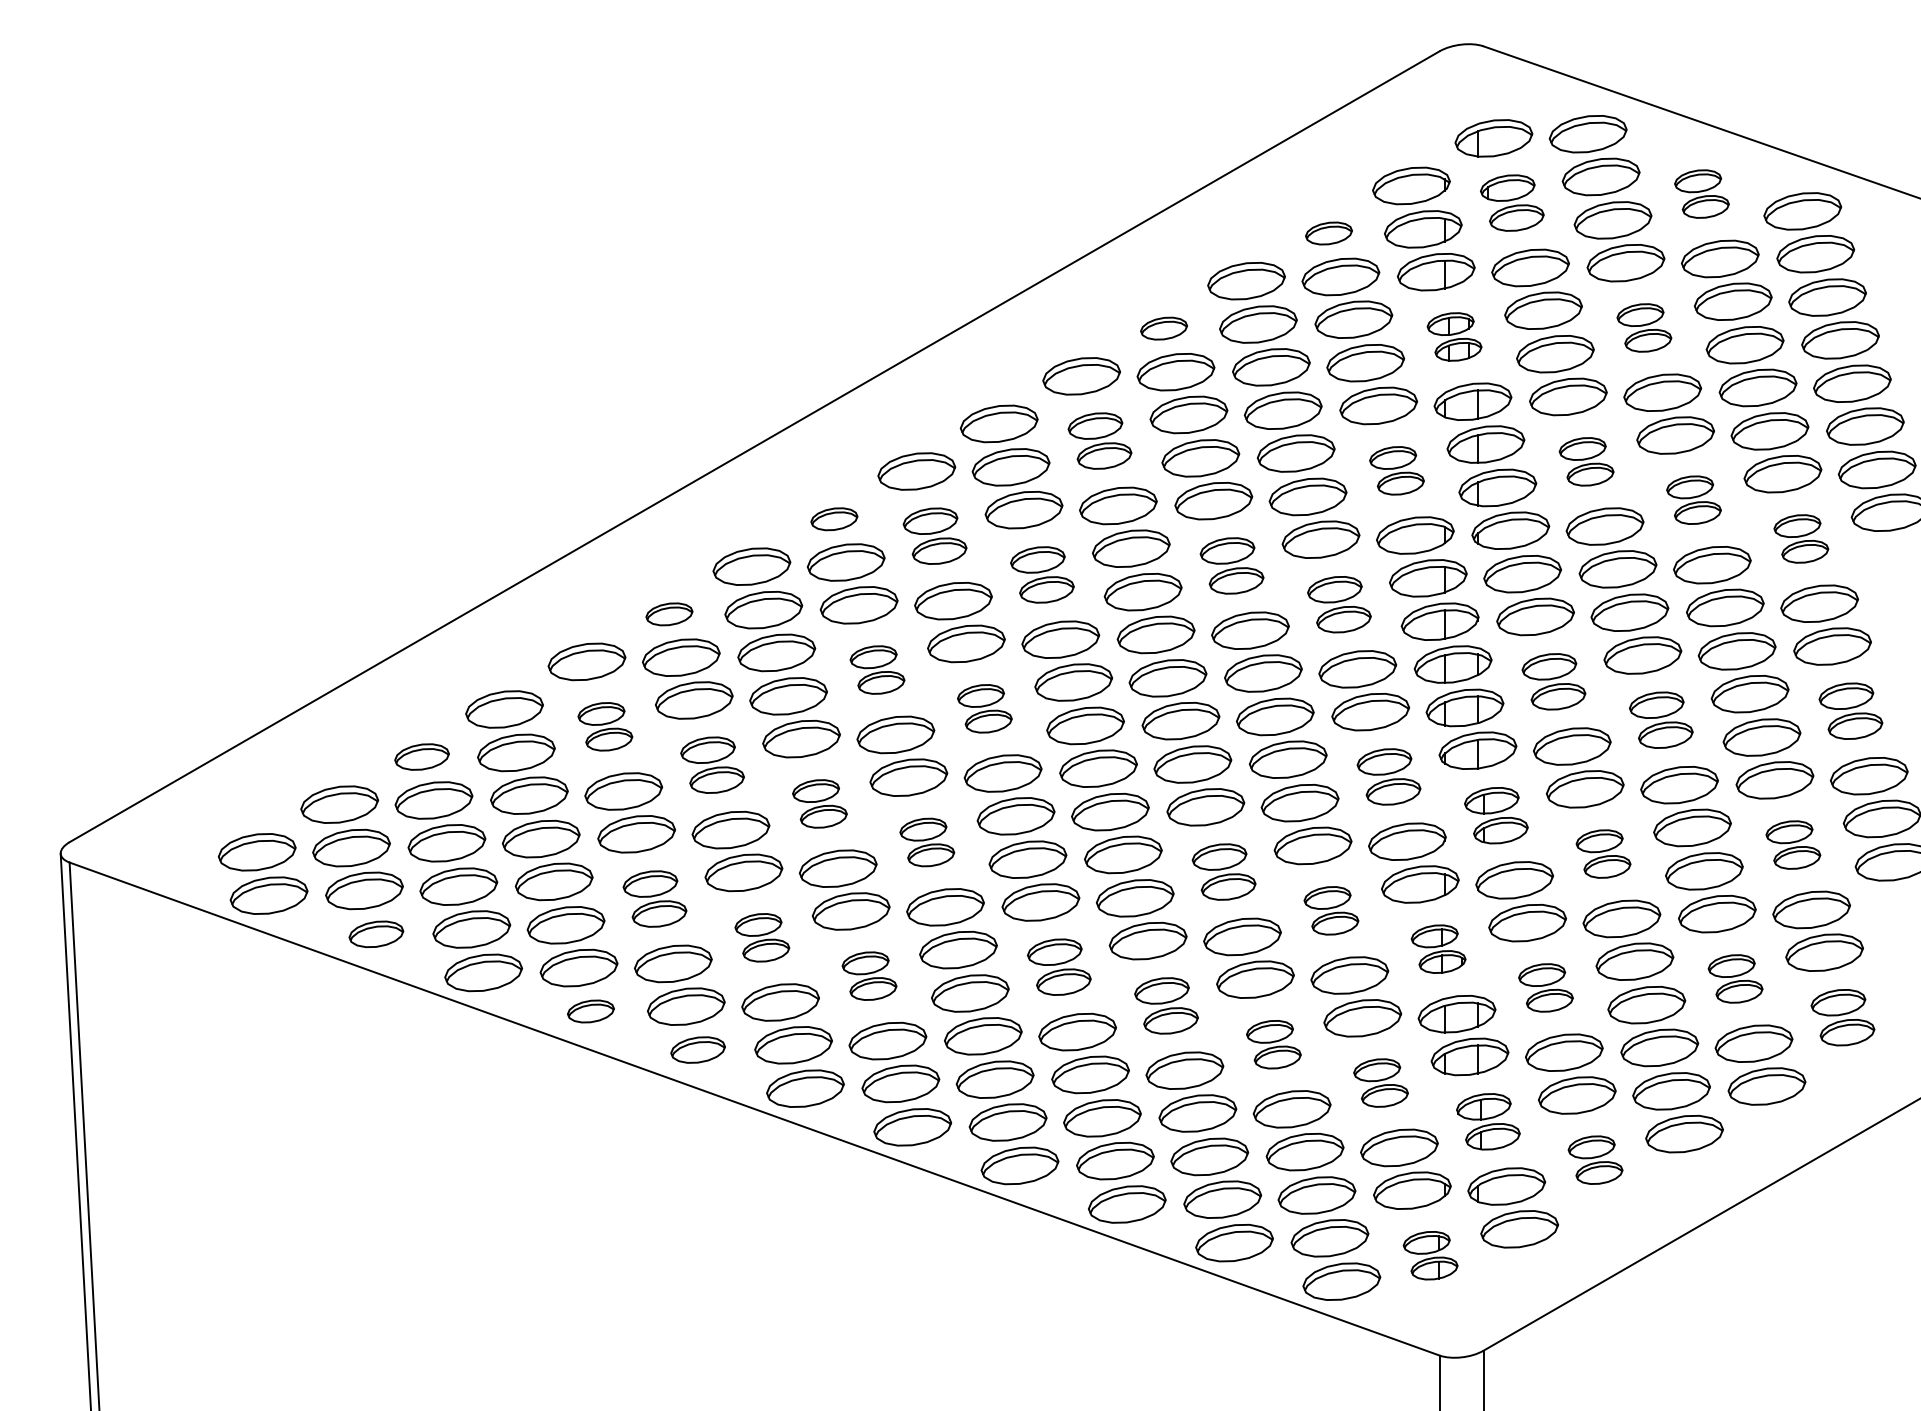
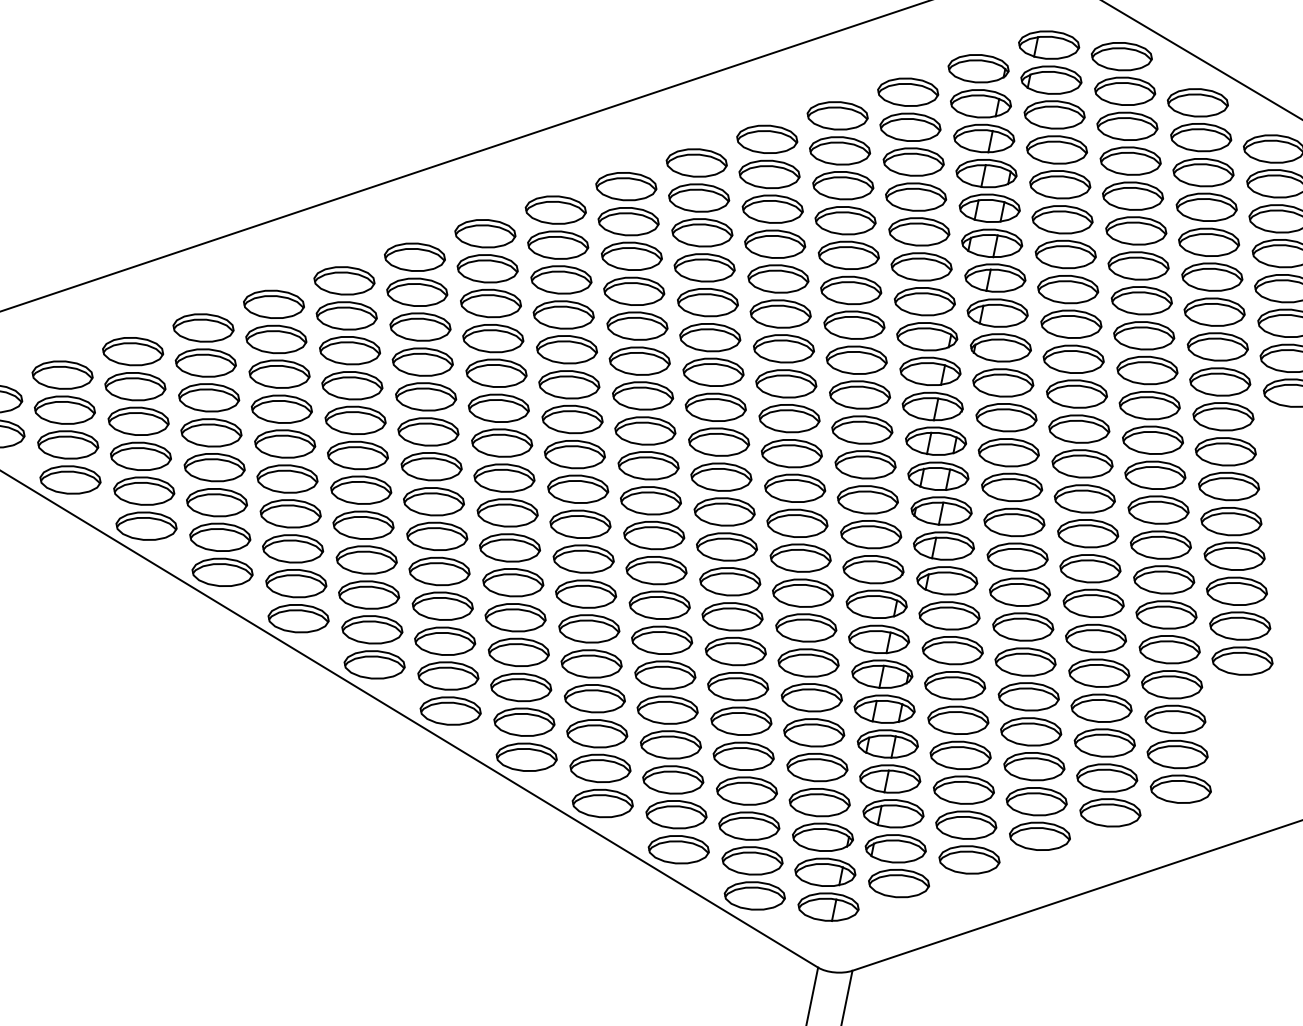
part: (1701, 193) -> (1199, 119), size x1.67
part: (1512, 202) -> (1053, 97), size x1.43
part: (1328, 233) -> (907, 92), size x1.67
part: (1644, 327) -> (1134, 213), size x1.67
part: (1163, 328) -> (766, 139), size x1.67
part: (1454, 336) -> (988, 190), size x1.67
part: (1099, 440) -> (700, 214), size x1.43
part: (1586, 461) -> (1069, 306), size x1.67
part: (1396, 470) -> (922, 283), size x1.67
part: (1693, 499) -> (1145, 352), size x1.67
part: (834, 519) -> (485, 234), size x1.67
part: (934, 535) -> (559, 261), size x1.43
part: (1801, 538) -> (1222, 399), size x1.67
part: (1231, 565) -> (781, 330), size x1.43
part: (1042, 574) -> (635, 308), size x1.43
part: (1339, 604) -> (858, 377), size x1.43
part: (669, 614) -> (344, 281), size x1.67
part: (877, 669) -> (495, 355), size x1.67
part: (1553, 681) -> (1010, 469), size x1.43
part: (984, 708) -> (570, 401), size x1.67
part: (1850, 710) -> (1232, 538), size x1.43
part: (1661, 719) -> (1086, 515), size x1.43
part: (605, 726) -> (278, 356), size x1.67
part: (421, 756) -> (132, 351), size x1.43
part: (712, 764) -> (354, 402), size x1.43
part: (1388, 776) -> (869, 516), size x1.43
part: (819, 803) -> (429, 448), size x1.67
part: (1496, 815) -> (945, 563), size x1.43
part: (927, 842) -> (506, 495), size x1.67
part: (1793, 844) -> (1168, 631), size x1.67
part: (1603, 853) -> (1021, 609), size x1.67
part: (1223, 871) -> (728, 563), size x1.43
part: (654, 898) -> (288, 495), size x1.43
part: (1331, 910) -> (804, 610), size x1.67
part: (376, 934) -> (70, 480), size x1.43
part: (762, 937) -> (365, 542), size x1.67
part: (1438, 948) -> (880, 656), size x1.67
part: (1059, 966) -> (587, 610), size x1.43
part: (869, 975) -> (441, 588), size x1.67
part: (1735, 978) -> (1103, 725), size x1.67
part: (1545, 987) -> (956, 702), size x1.67
part: (1166, 1005) -> (663, 657), size x1.43
part: (590, 1011) -> (222, 572), size x1.67
part: (1842, 1017) -> (1178, 771), size x1.43
part: (1273, 1044) -> (739, 703), size x1.67
part: (697, 1049) -> (298, 618), size x1.43
part: (1380, 1082) -> (815, 749), size x1.67
part: (1488, 1121) -> (891, 796), size x1.43
part: (1595, 1159) -> (967, 841), size x1.67
part: (1430, 1255) -> (826, 889), size x1.67

